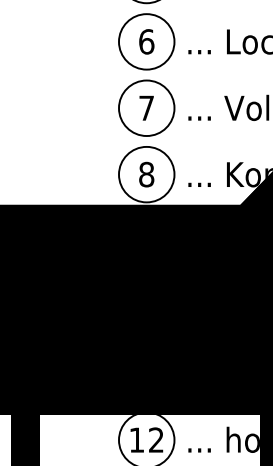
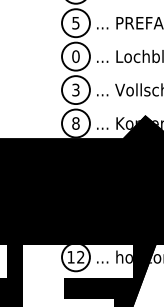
text: (145, 41) -> (75, 56), 6 -> 0
text: (145, 107) -> (75, 89), 7 -> 3

